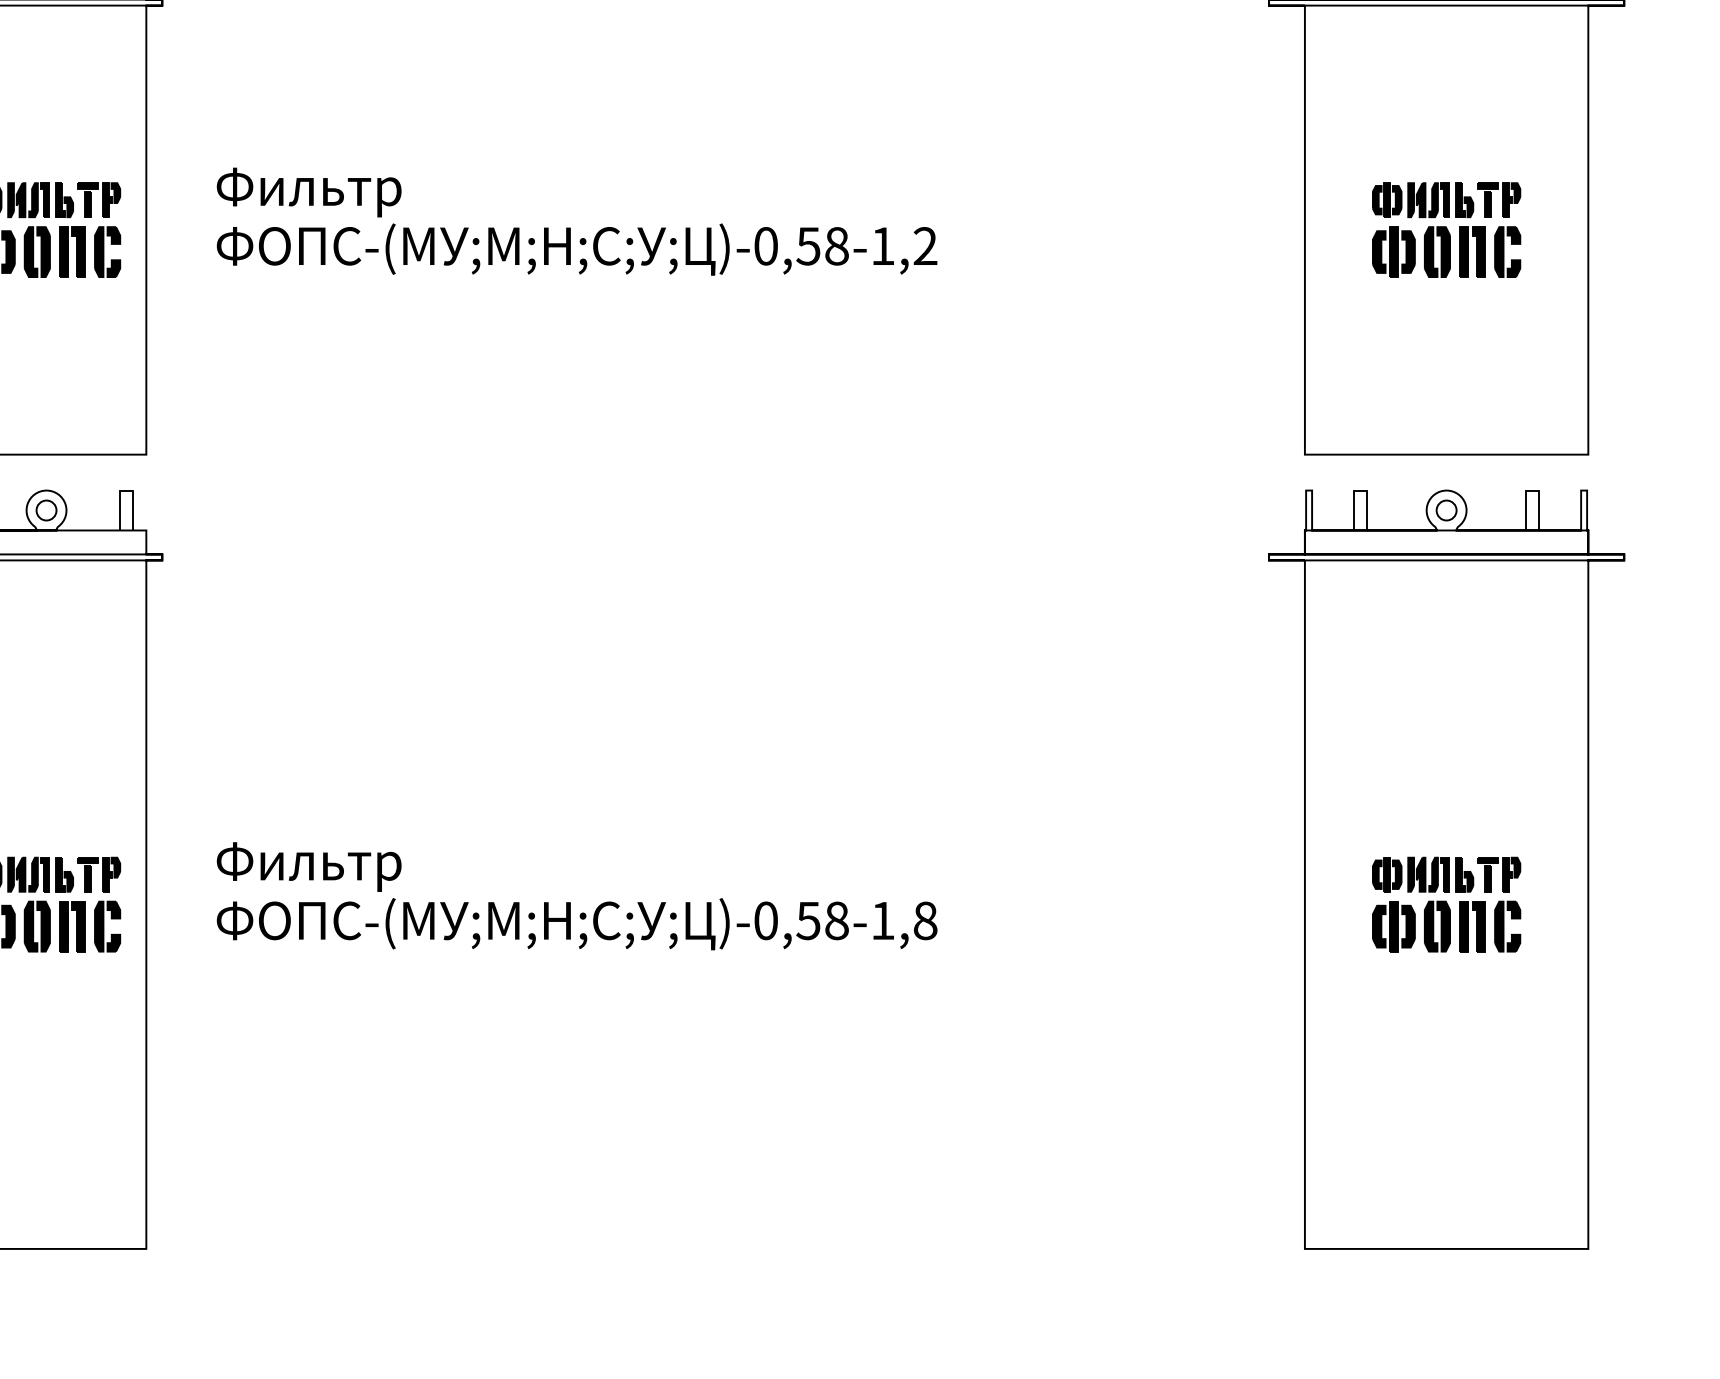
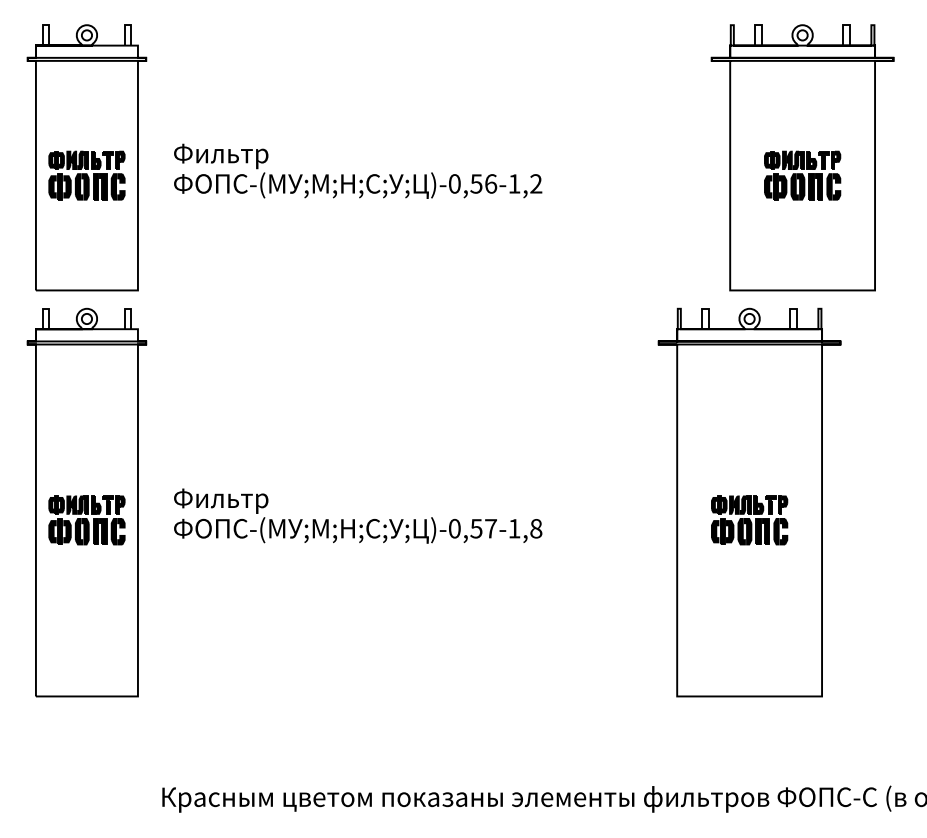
text: (837, 245) -> (491, 183), )-0,58-1,2 -> )-0,56-1,2
part: (1446, 869) -> (749, 502), moved
text: (837, 920) -> (491, 528), )-0,58-1,8 -> )-0,57-1,8

